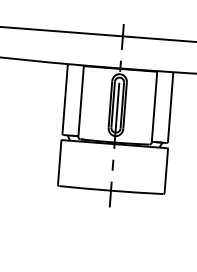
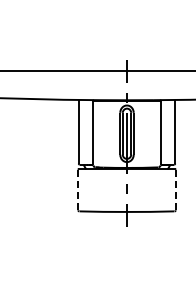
line: (59, 162) -> (78, 189), solid -> dashed
line: (166, 171) -> (175, 190), solid -> dashed

